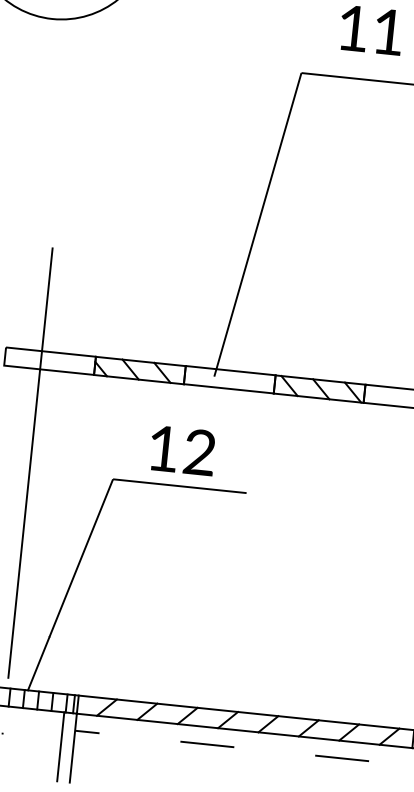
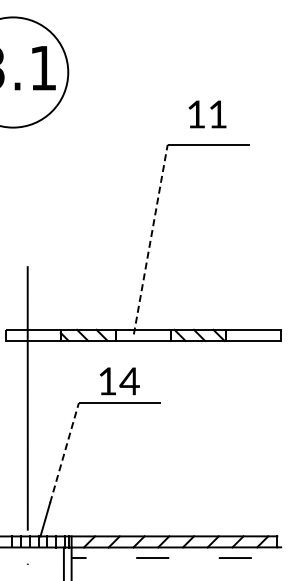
line: (257, 224) -> (150, 239), solid -> dashed
text: (199, 452) -> (129, 381), 12 -> 14
line: (81, 557) -> (64, 452), solid -> dashed

